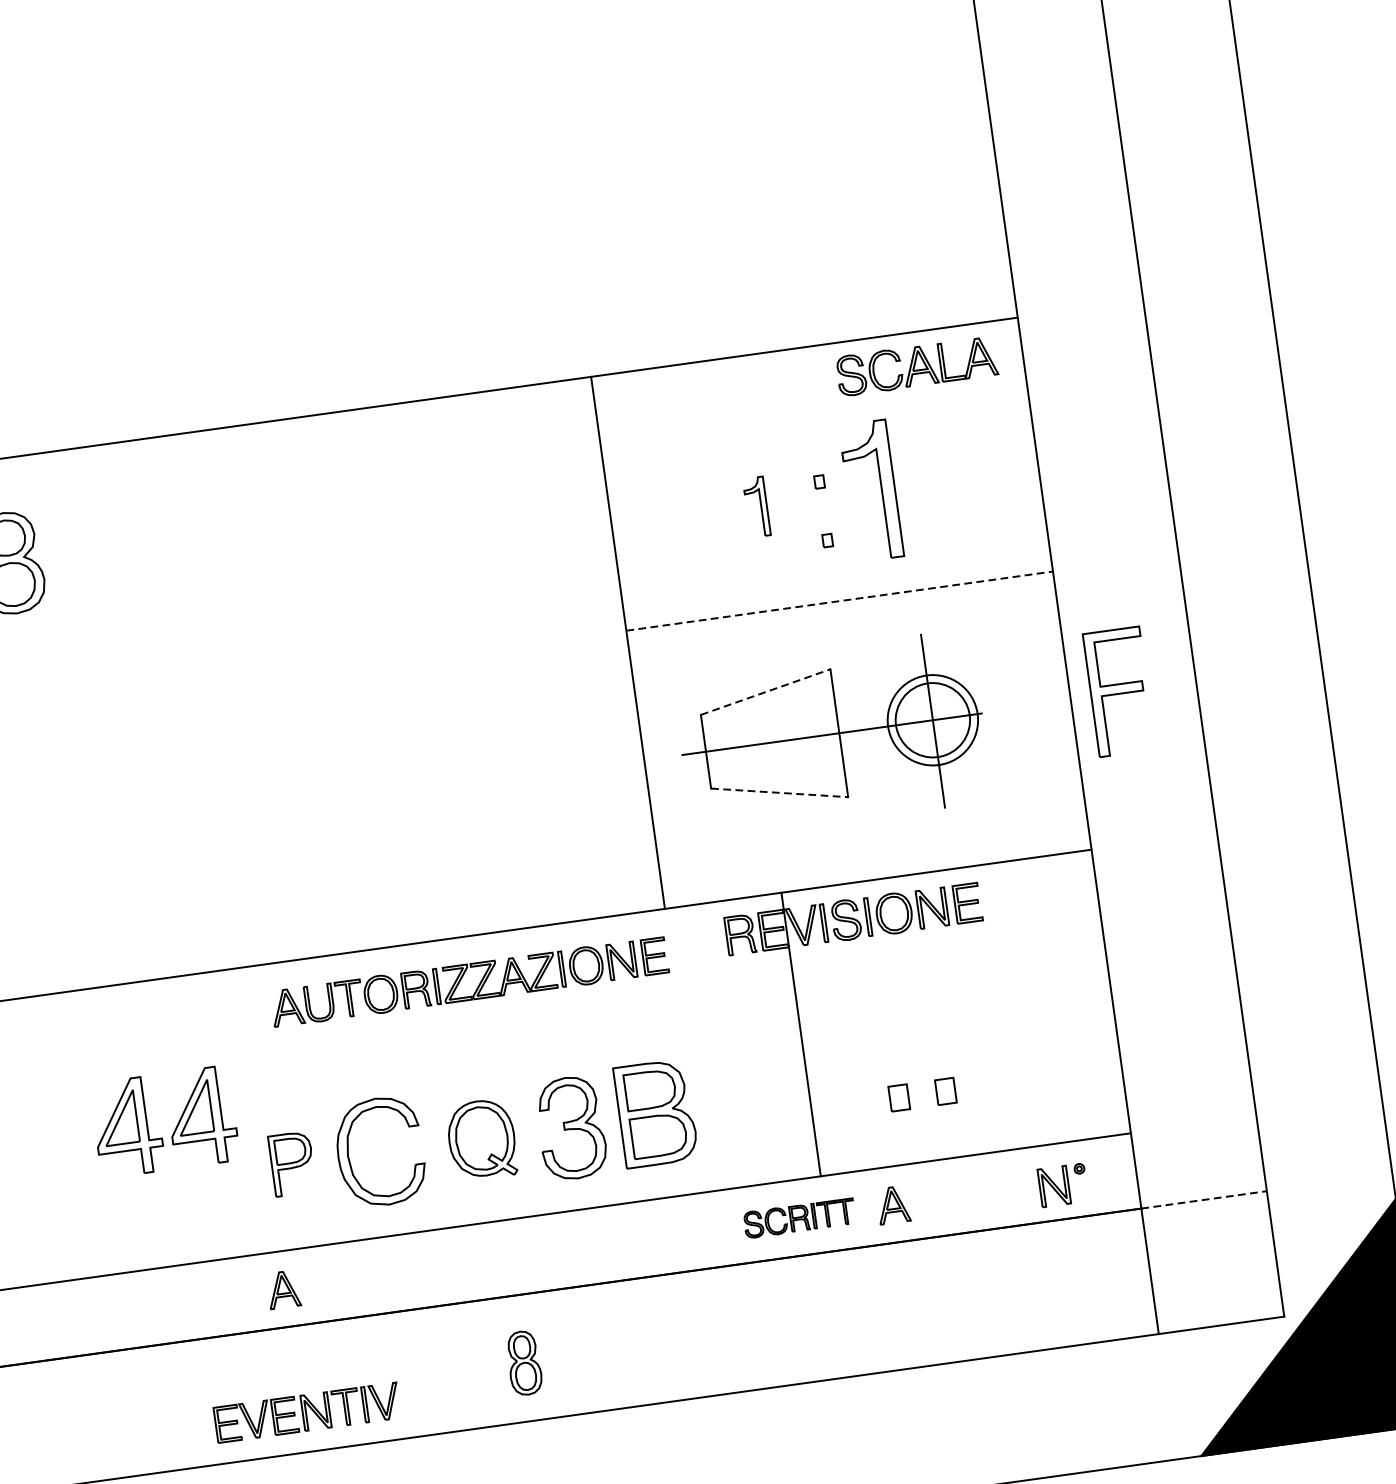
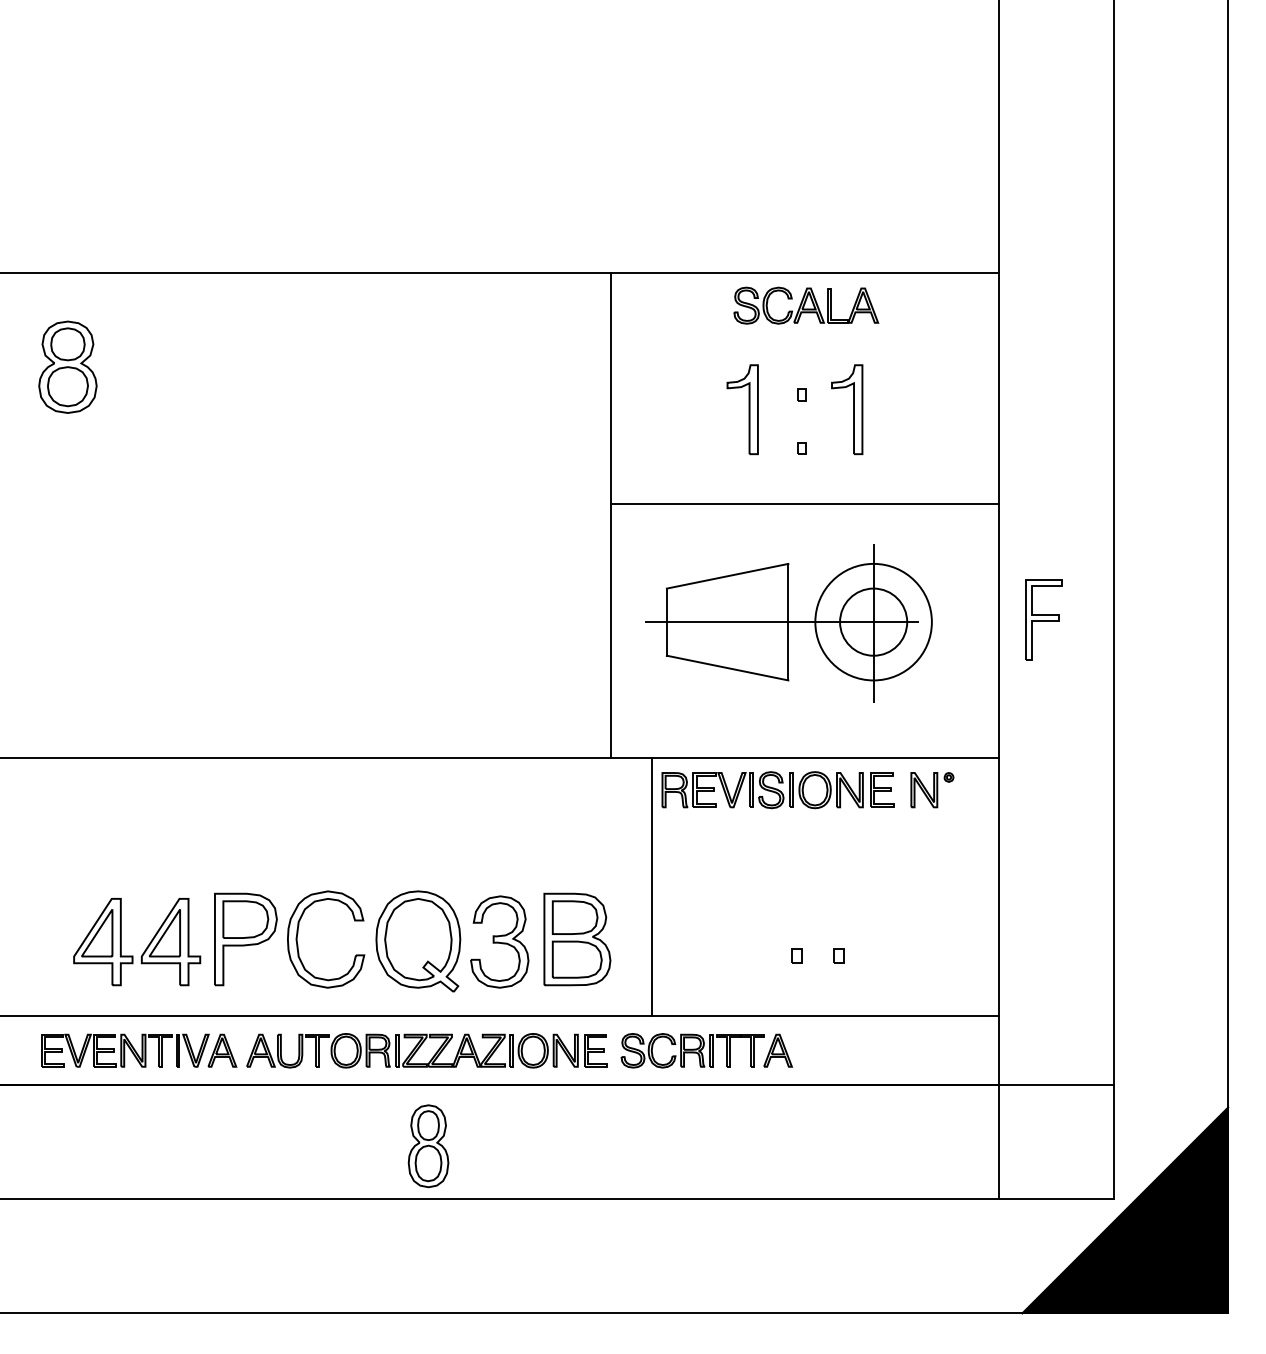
part: (917, 366) -> (806, 305), moved
part: (871, 490) -> (847, 409), size x0.71
part: (756, 506) -> (742, 409), size x1.67
line: (840, 601) -> (805, 504), dashed -> solid
part: (1118, 691) -> (1043, 619), size x0.71
line: (765, 692) -> (727, 576), dashed -> solid
circle: (932, 719) -> (873, 621), size x1.43
line: (779, 793) -> (727, 668), dashed -> solid
part: (462, 979) -> (420, 1047), moved
line: (800, 1034) -> (651, 886), moved
part: (945, 1091) -> (838, 955), size x0.62
part: (899, 1097) -> (796, 955), size x0.62
part: (175, 1127) -> (145, 948), moved
part: (482, 1139) -> (418, 941), size x1.43
part: (291, 1164) -> (245, 939), size x1.67
part: (1063, 1185) -> (932, 790), moved
line: (1205, 1199) -> (1057, 1084), dashed -> solid
part: (799, 1217) -> (692, 1050), size x1.43
part: (524, 1363) -> (428, 1146), size x1.43
part: (307, 1412) -> (125, 1050), moved

